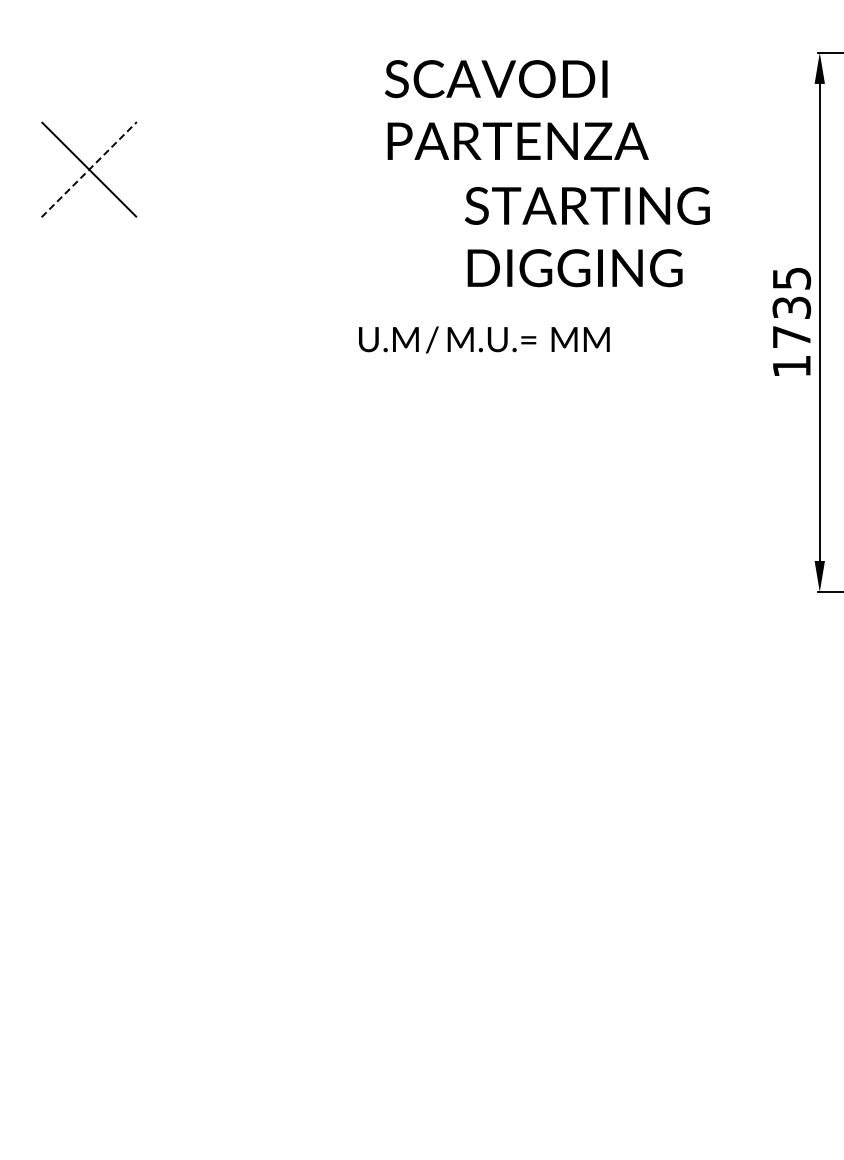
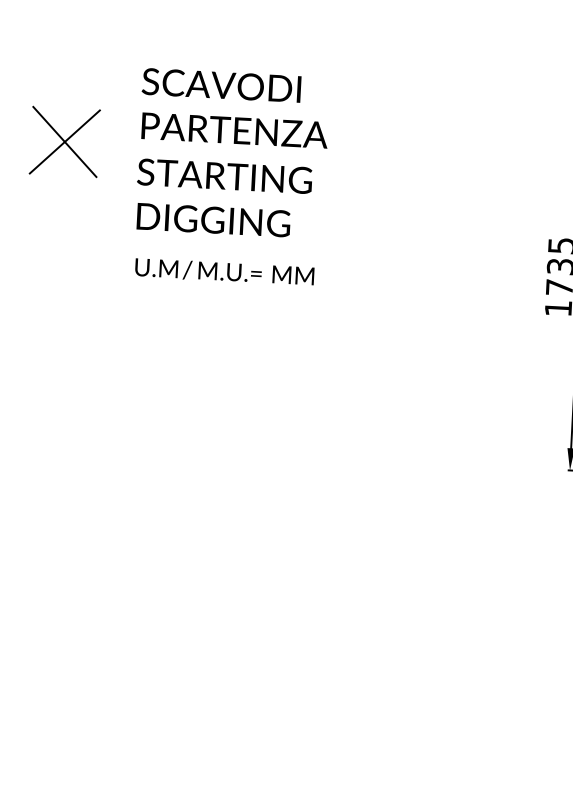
text: (516, 109) -> (234, 107), moved
line: (89, 169) -> (65, 141), dashed -> solid
text: (587, 237) -> (223, 198), moved
text: (484, 339) -> (224, 271), moved

